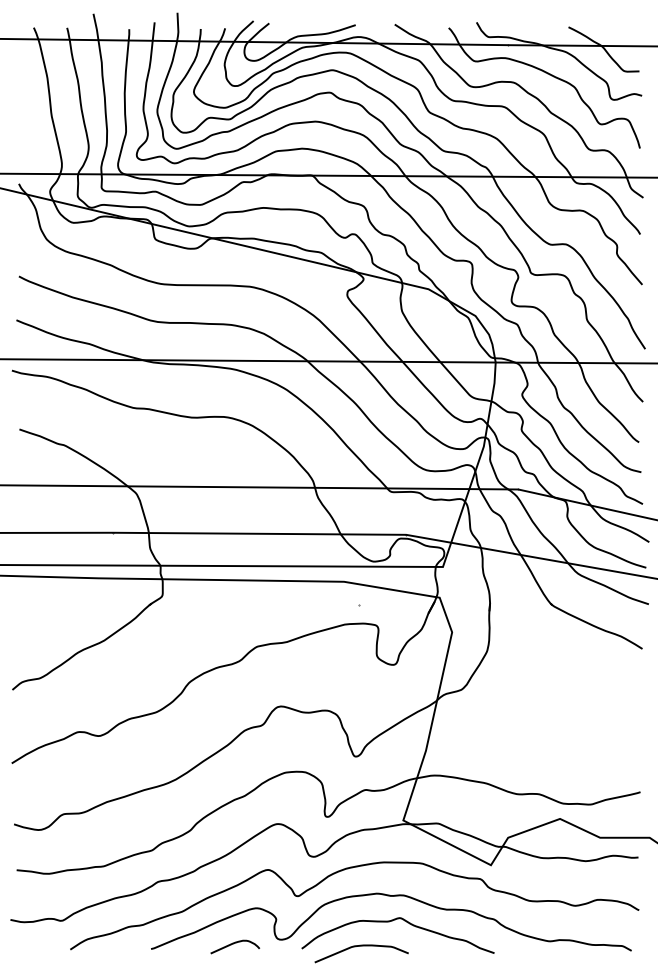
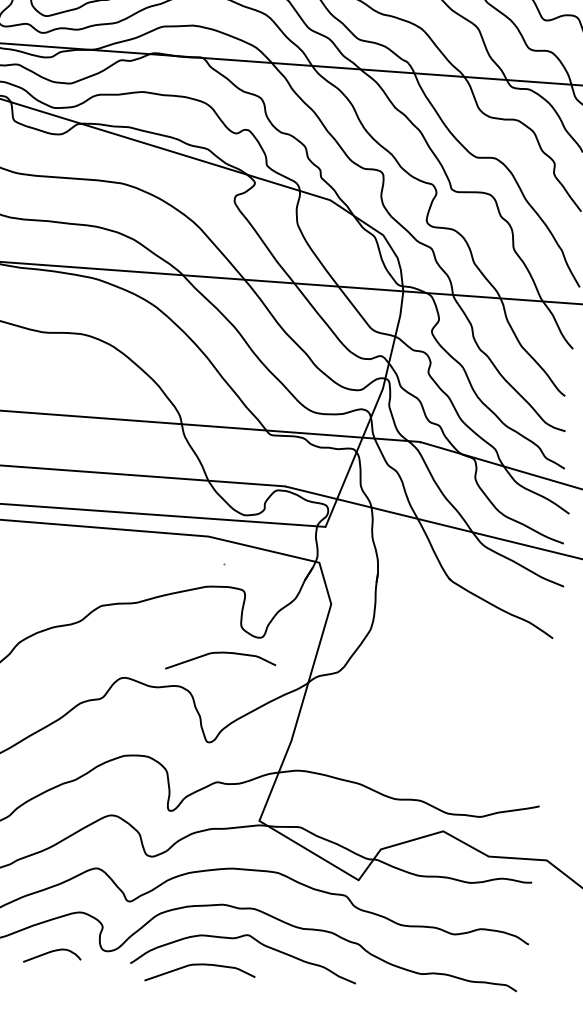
curve: (361, 680) -> (221, 653), added

